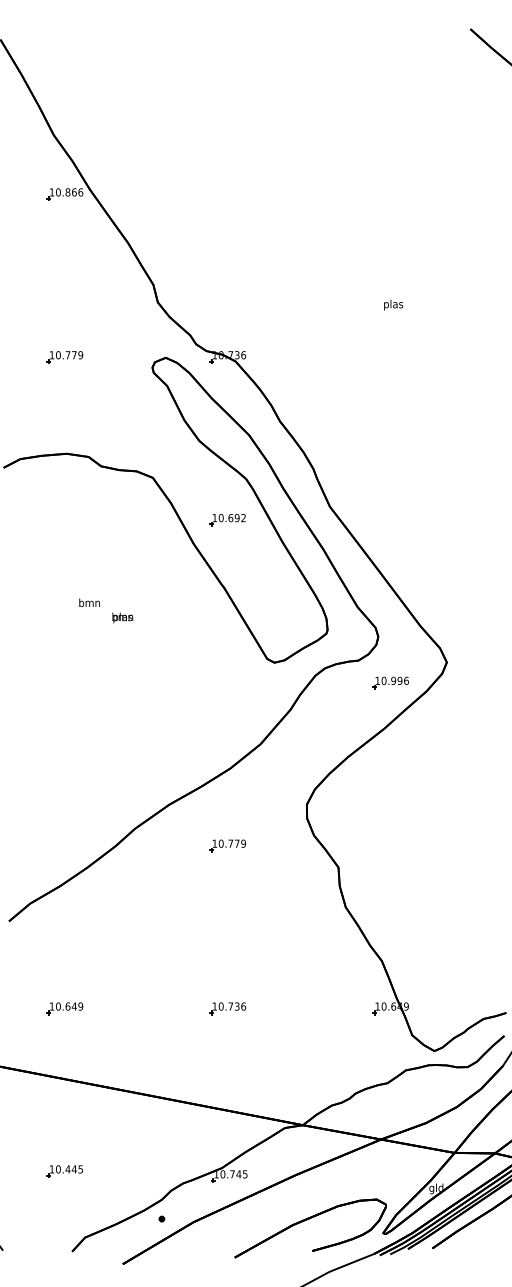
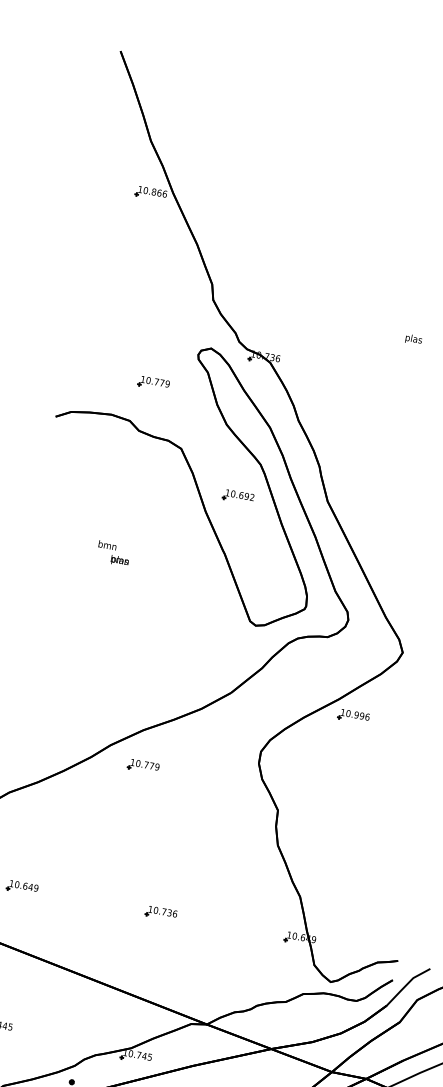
part: (64, 357) -> (153, 383), moved
text: (122, 617) -> (119, 560), moved
part: (390, 682) -> (353, 715), moved
part: (227, 845) -> (143, 766), moved

